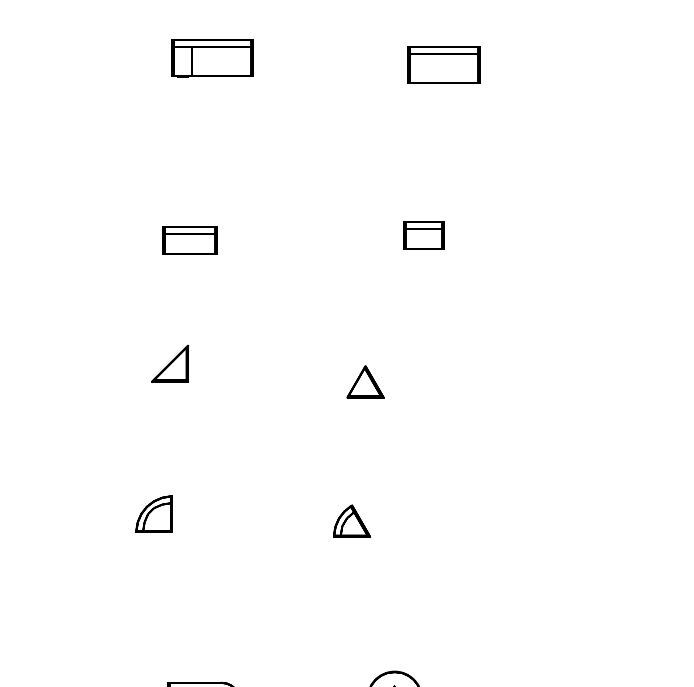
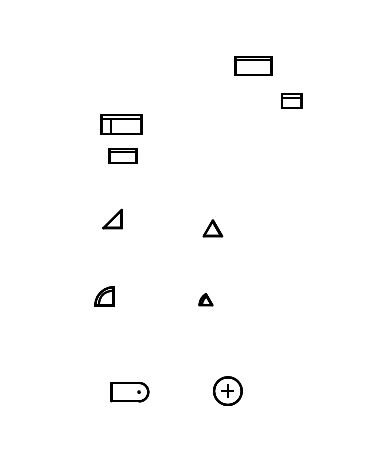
part: (212, 58) -> (121, 124), moved
part: (423, 234) -> (291, 100), moved
part: (351, 520) -> (205, 299), size x0.7

